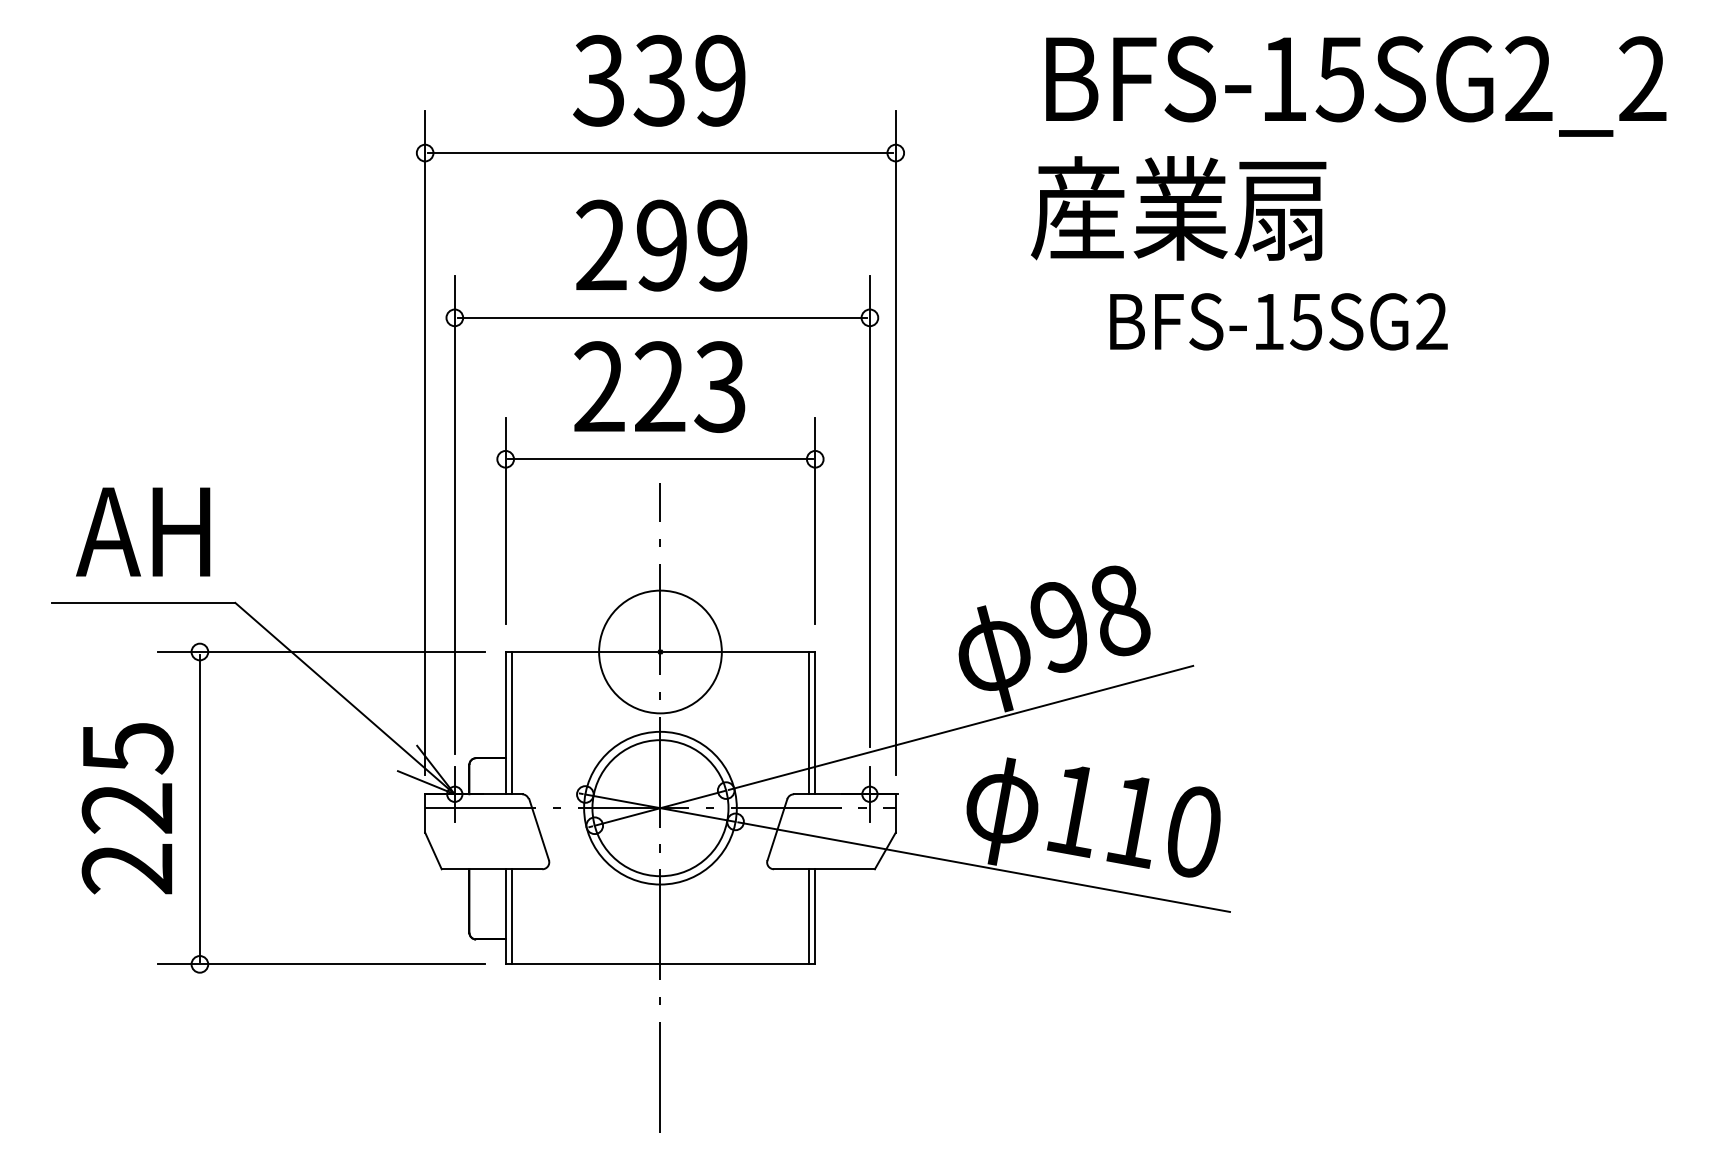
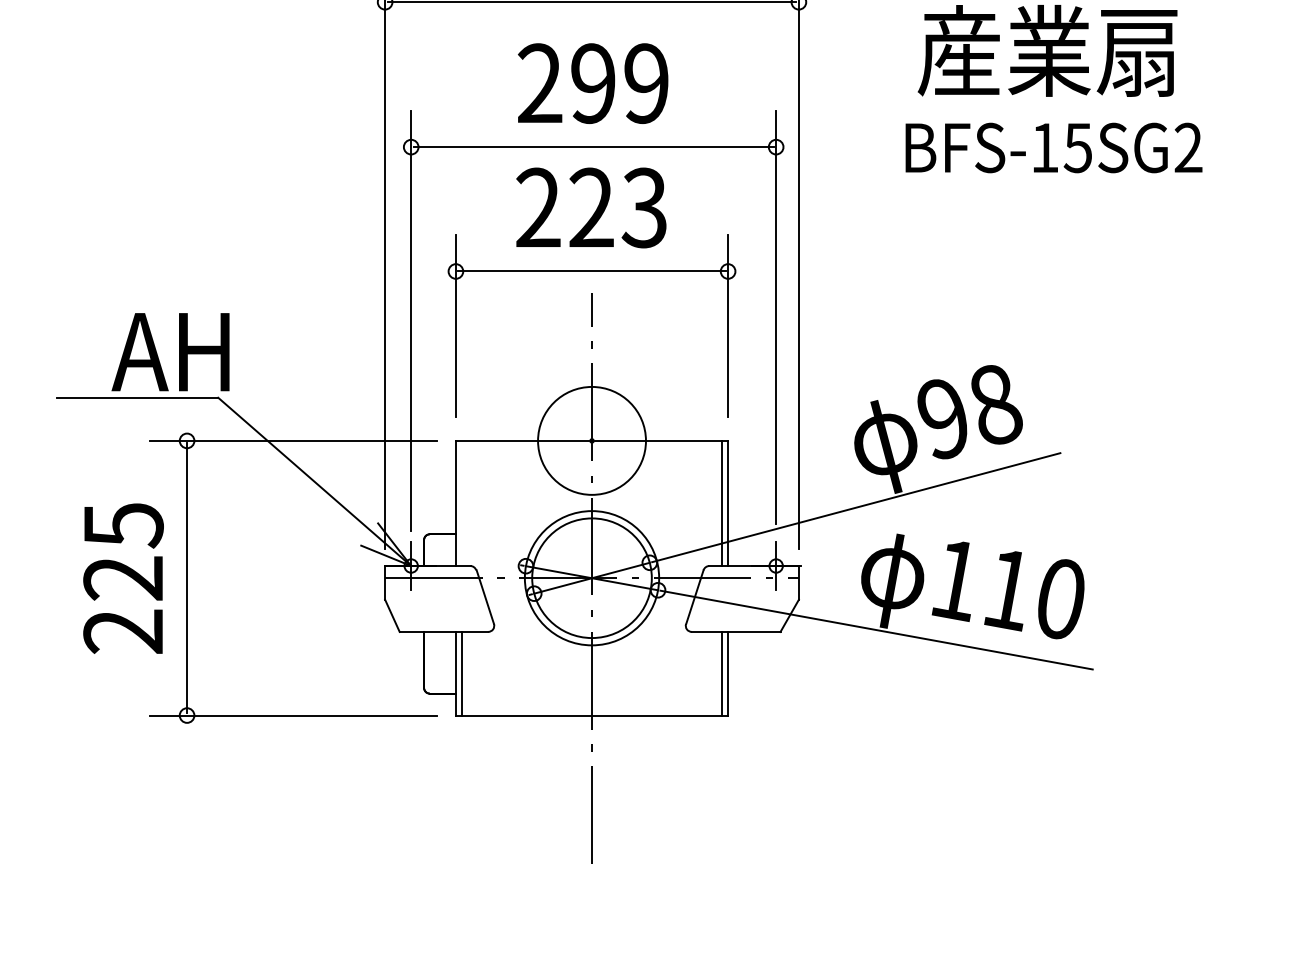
text: (1278, 321) -> (1053, 147), moved
text: (143, 531) -> (170, 351), moved
line: (512, 723) -> (461, 503), removed

